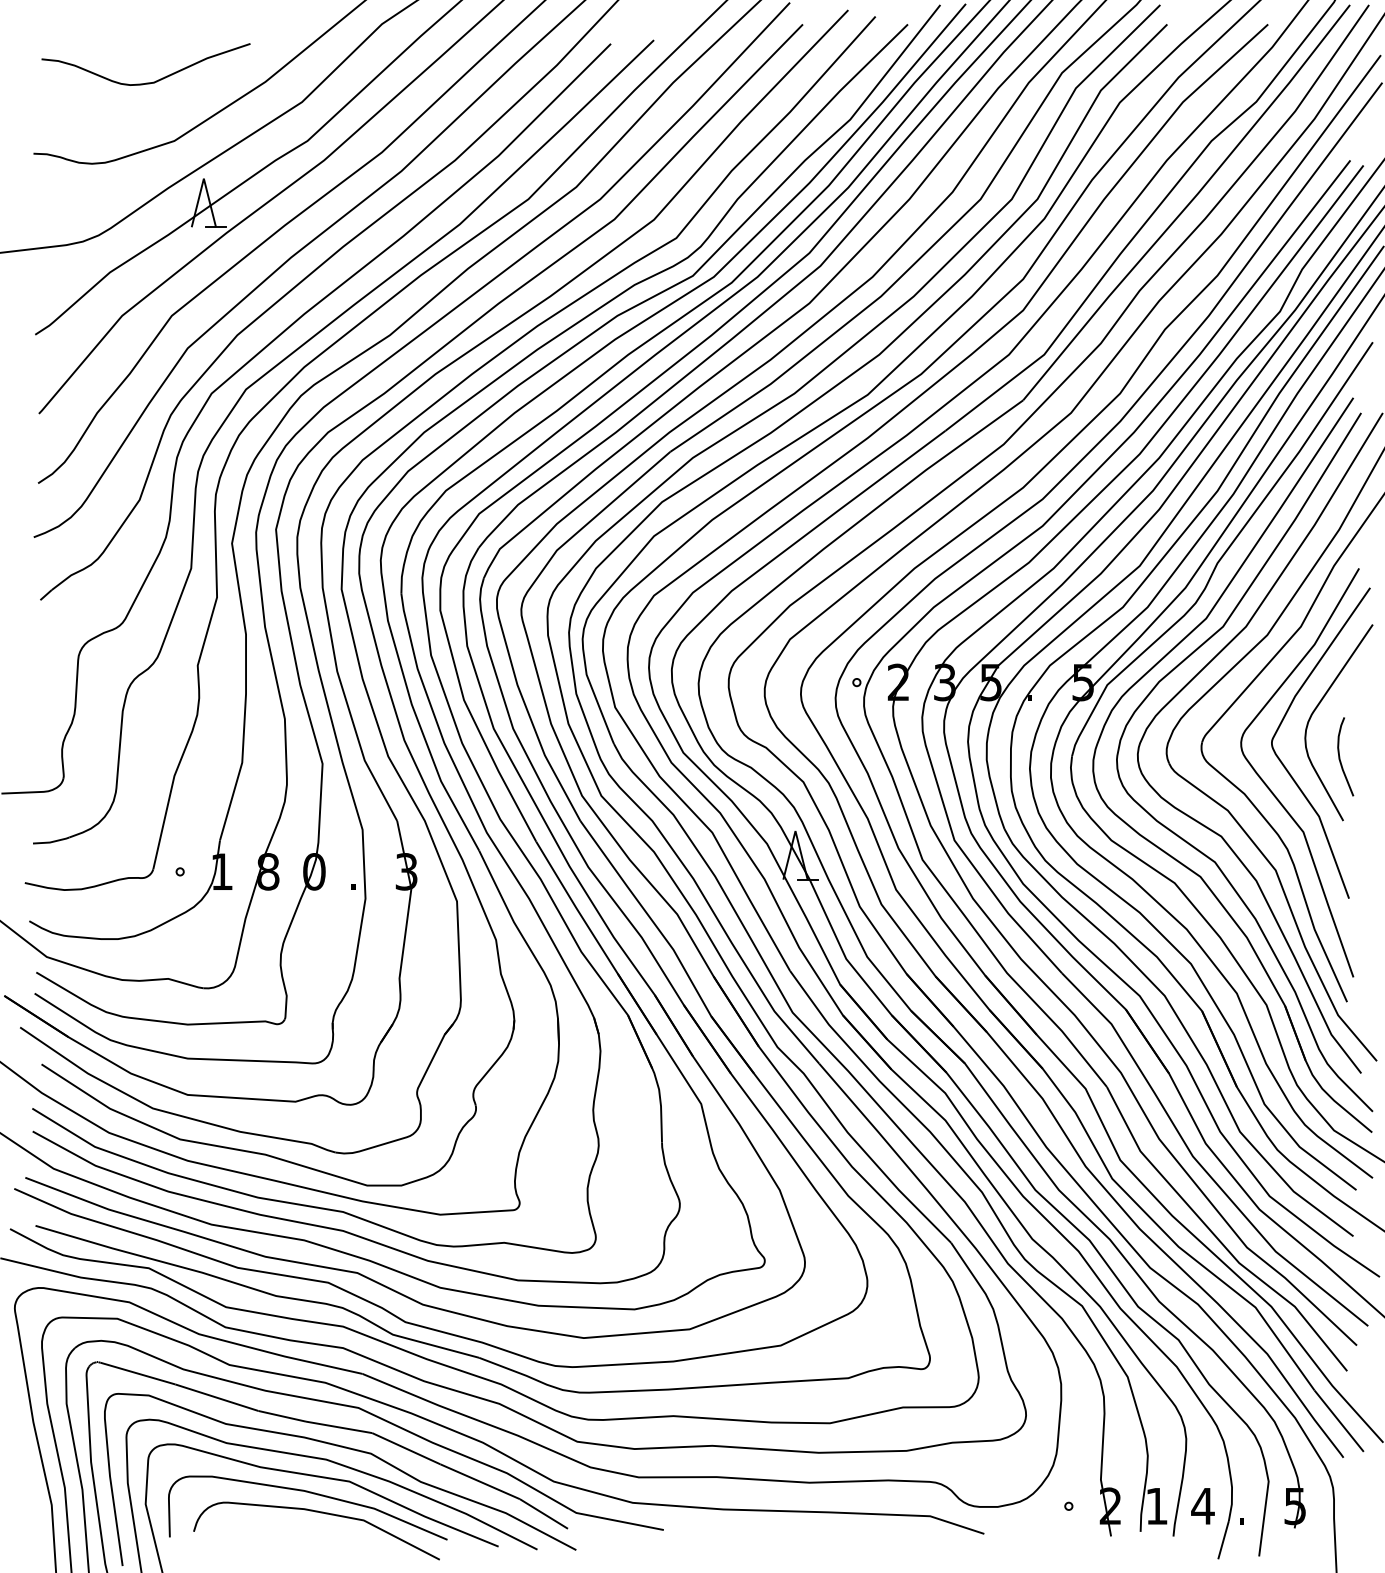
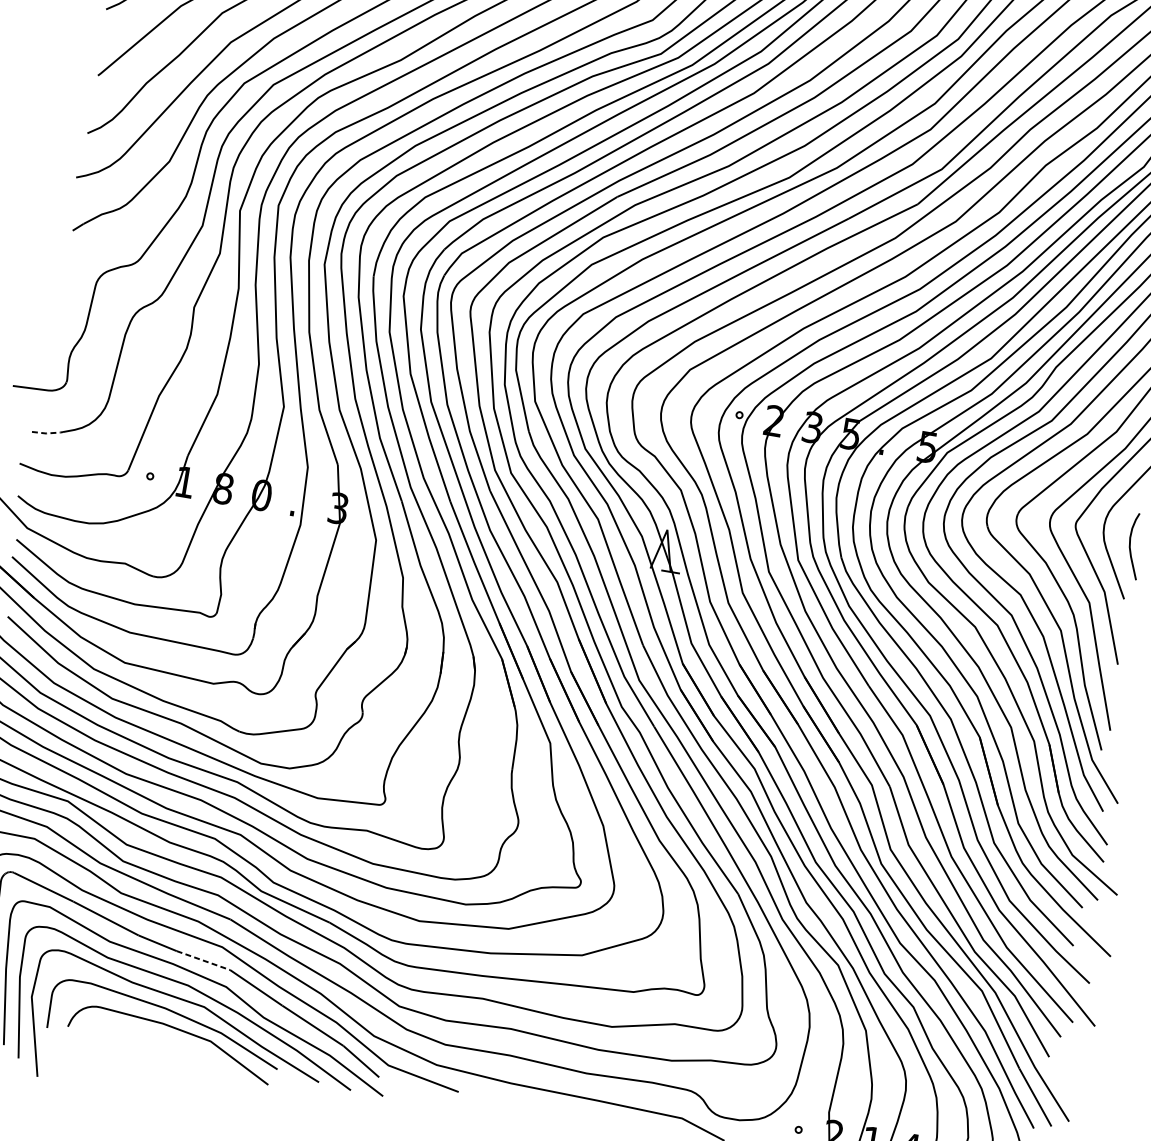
line: (51, 842) -> (47, 433), solid -> dashed
line: (339, 1427) -> (203, 960), solid -> dashed

